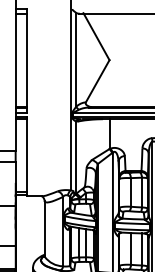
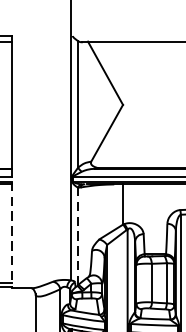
line: (26, 156) -> (11, 234), solid -> dashed
line: (76, 157) -> (78, 236), solid -> dashed

